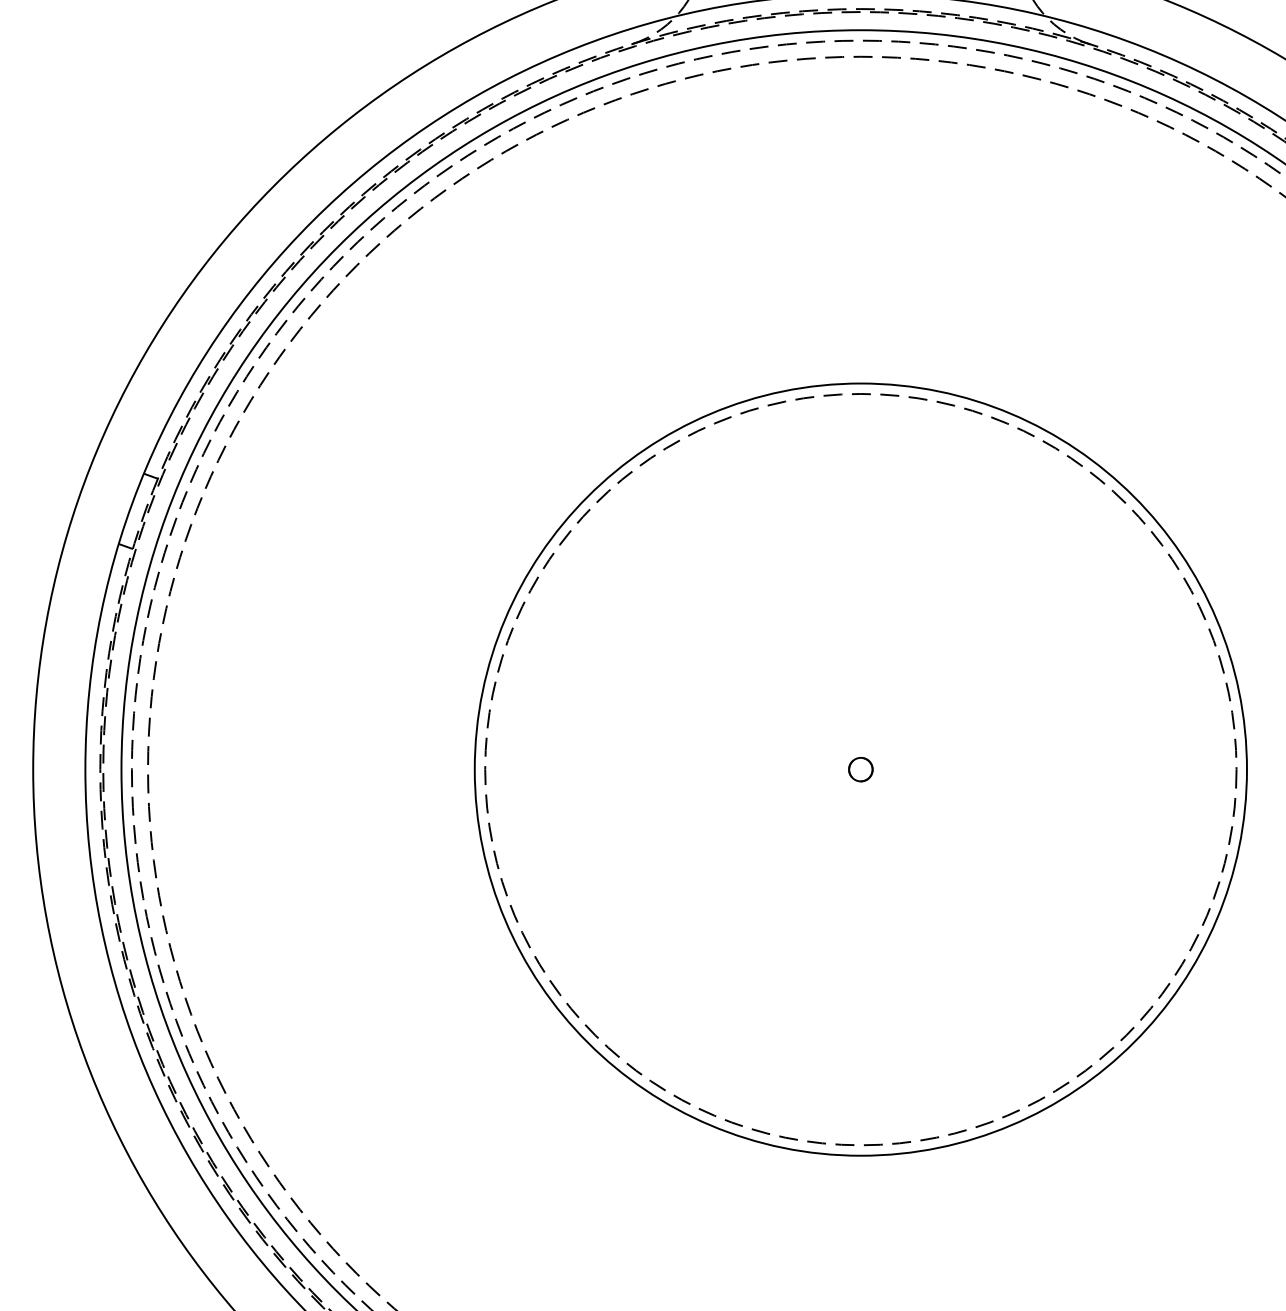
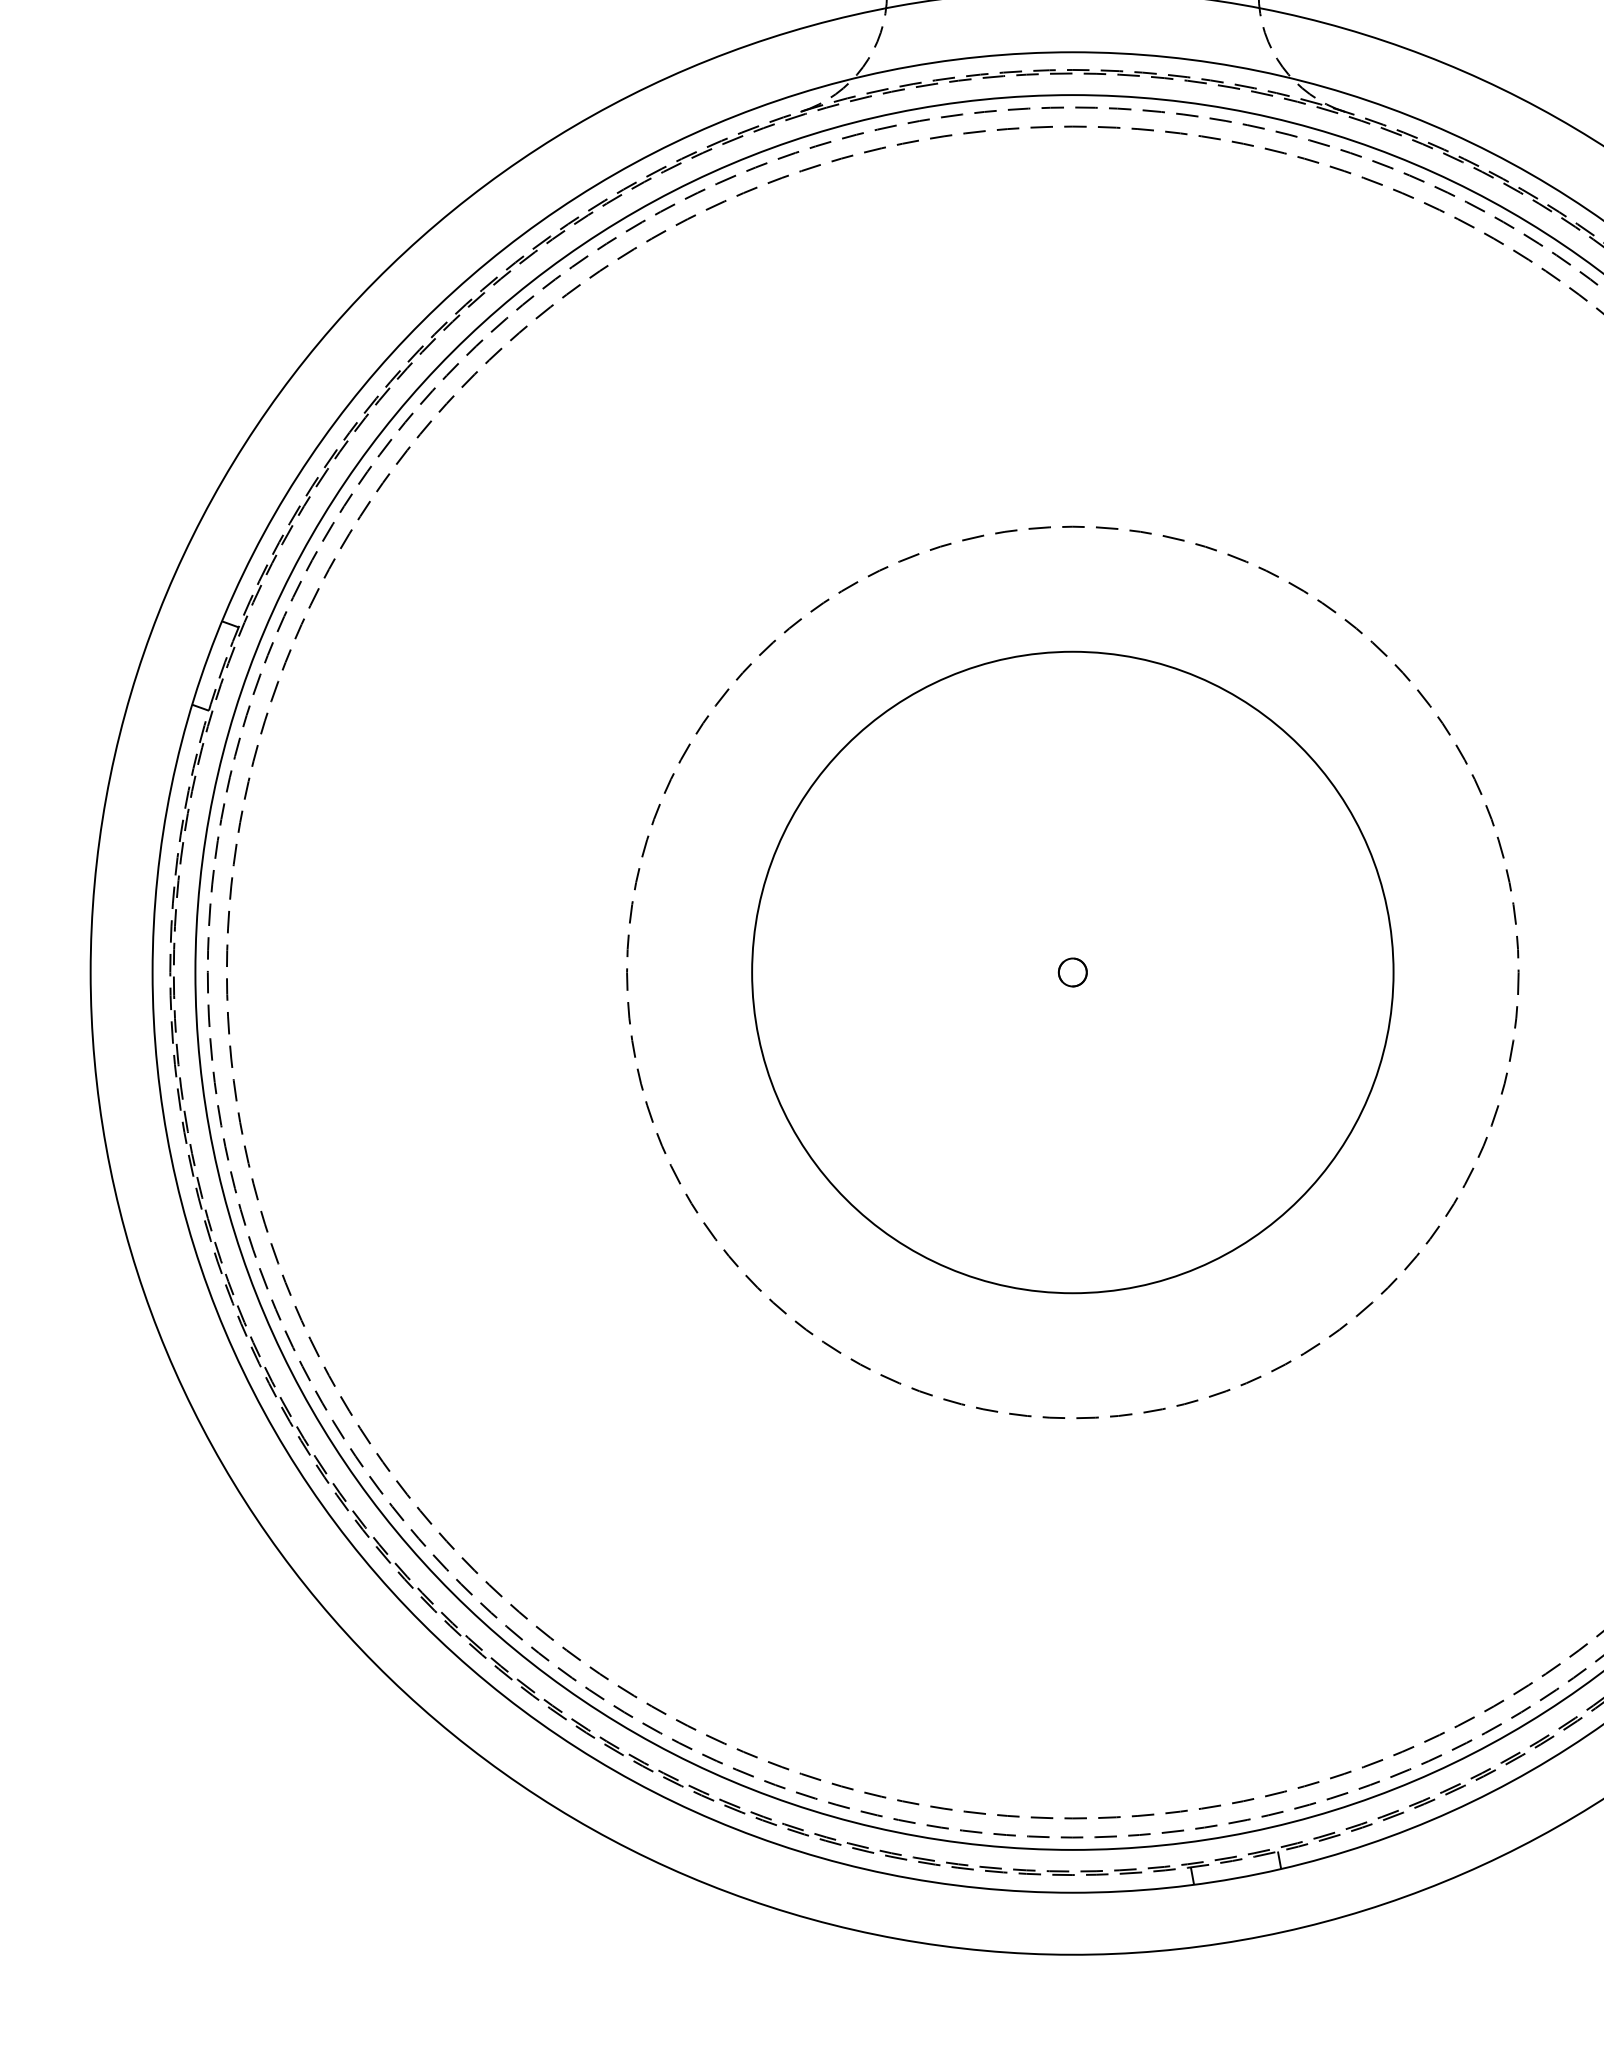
circle: (860, 769) -> (1072, 972), size x0.7

